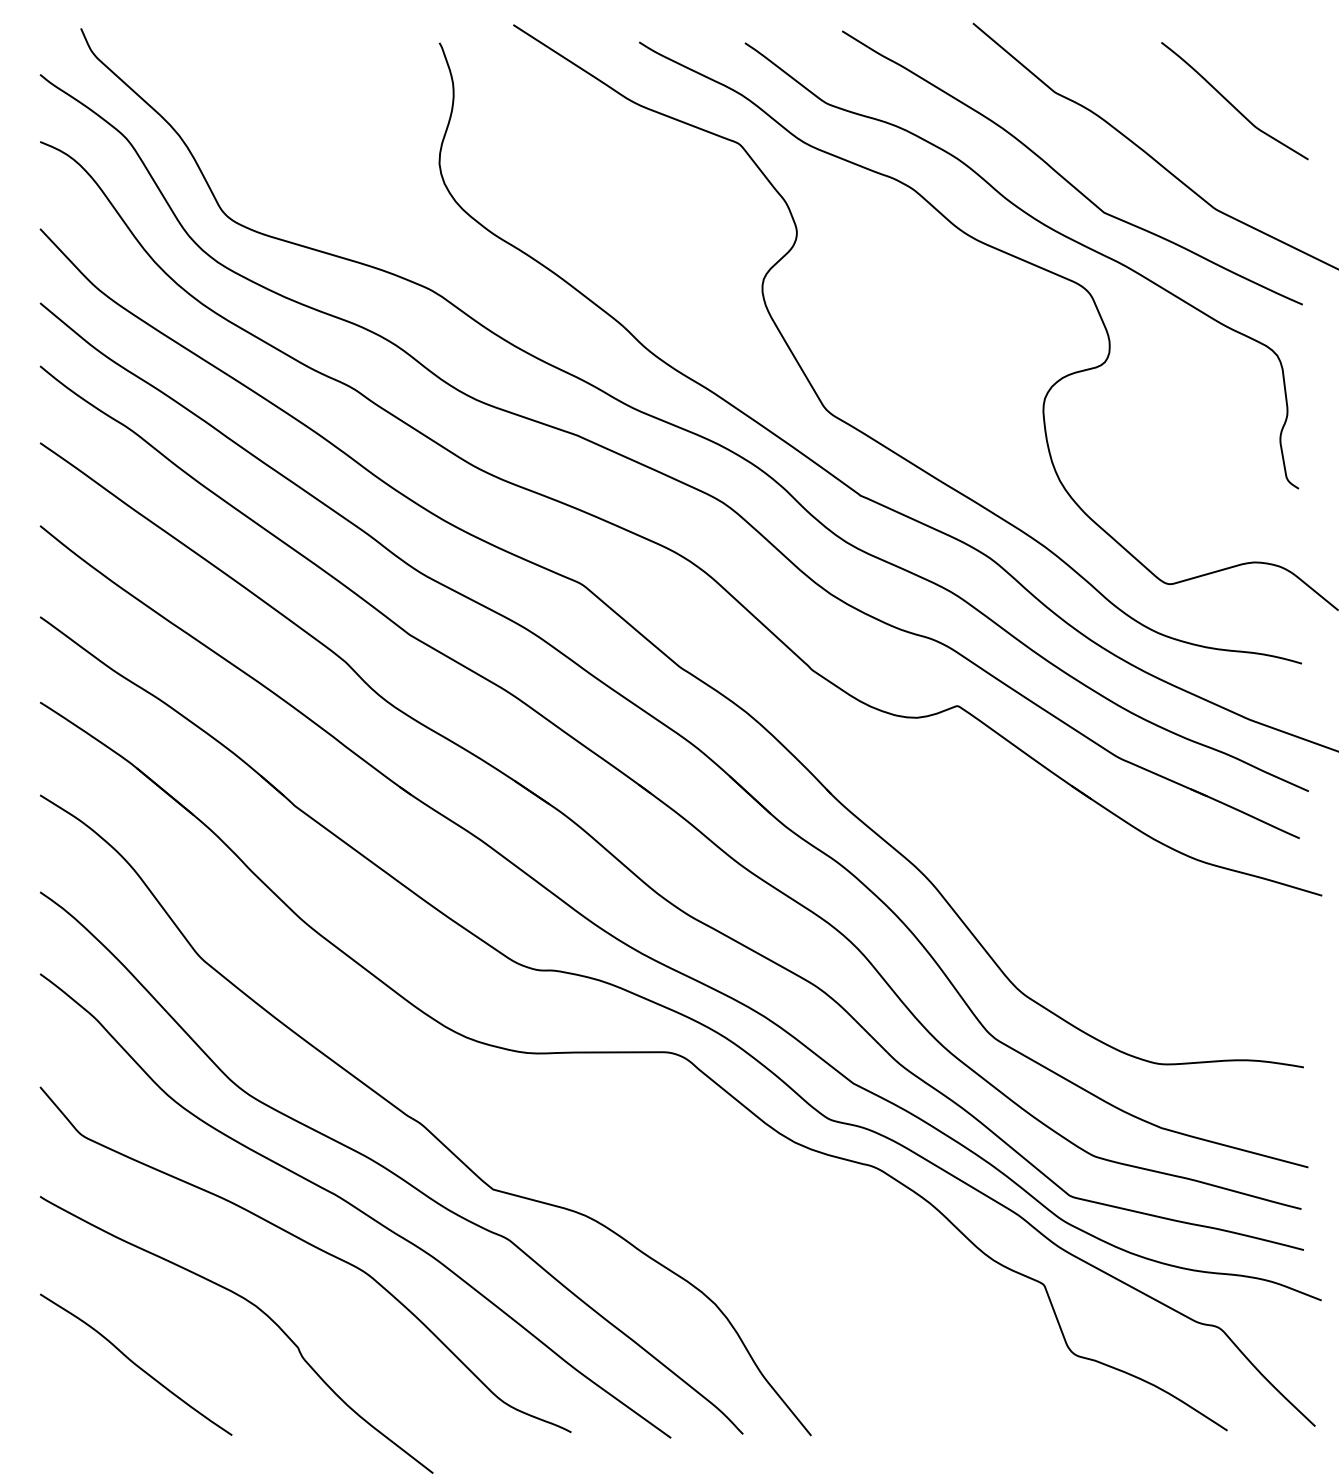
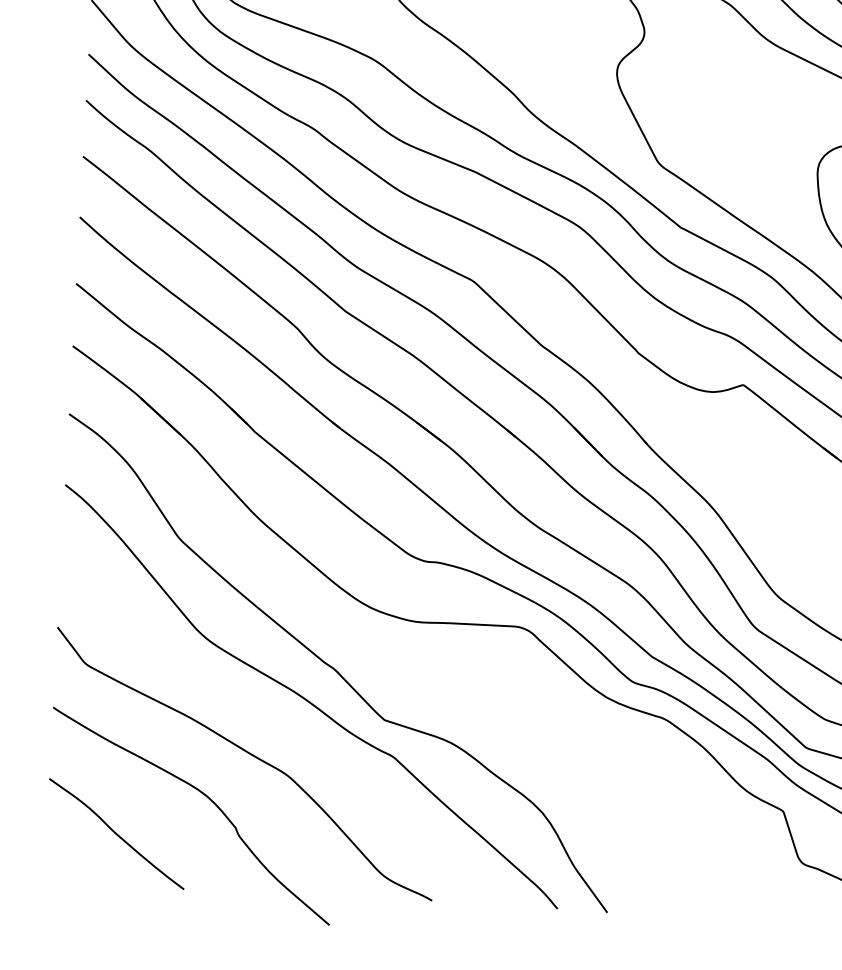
curve: (354, 1205) -> (282, 726), removed

